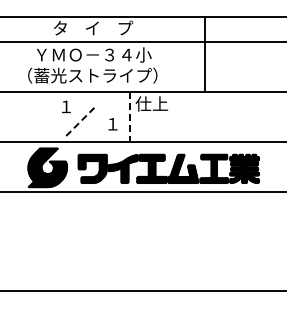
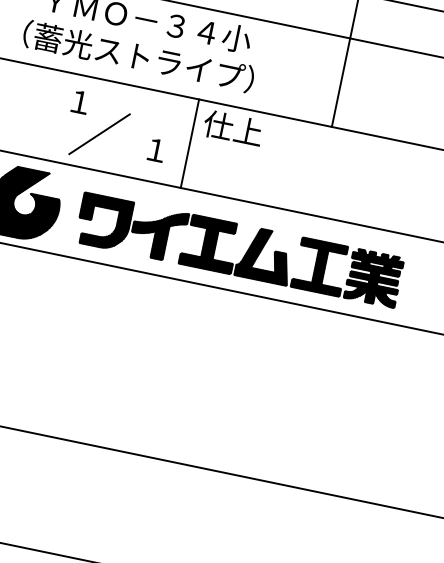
line: (130, 116) -> (190, 143), dashed -> solid
line: (80, 121) -> (100, 133), dashed -> solid

